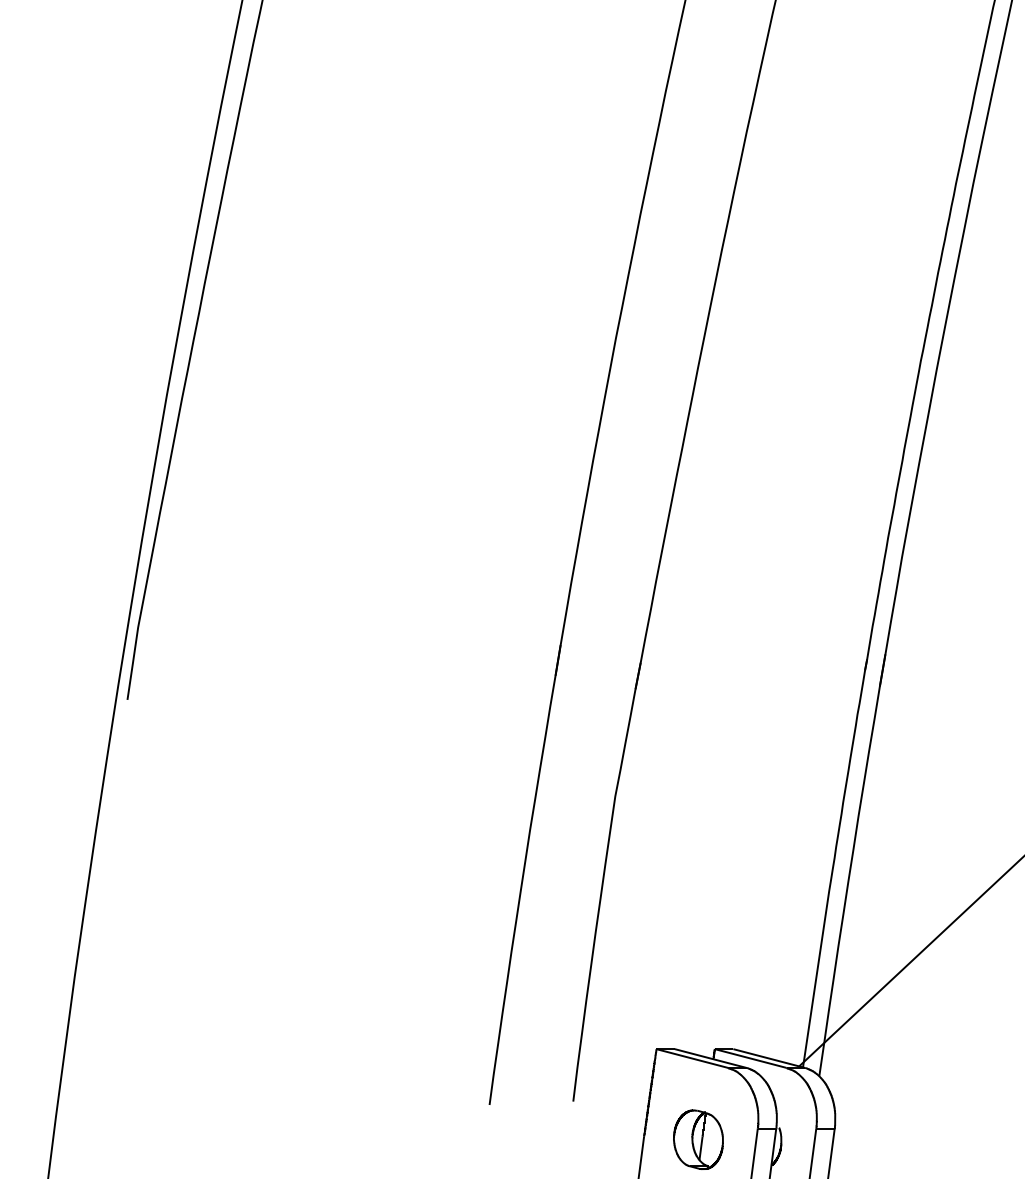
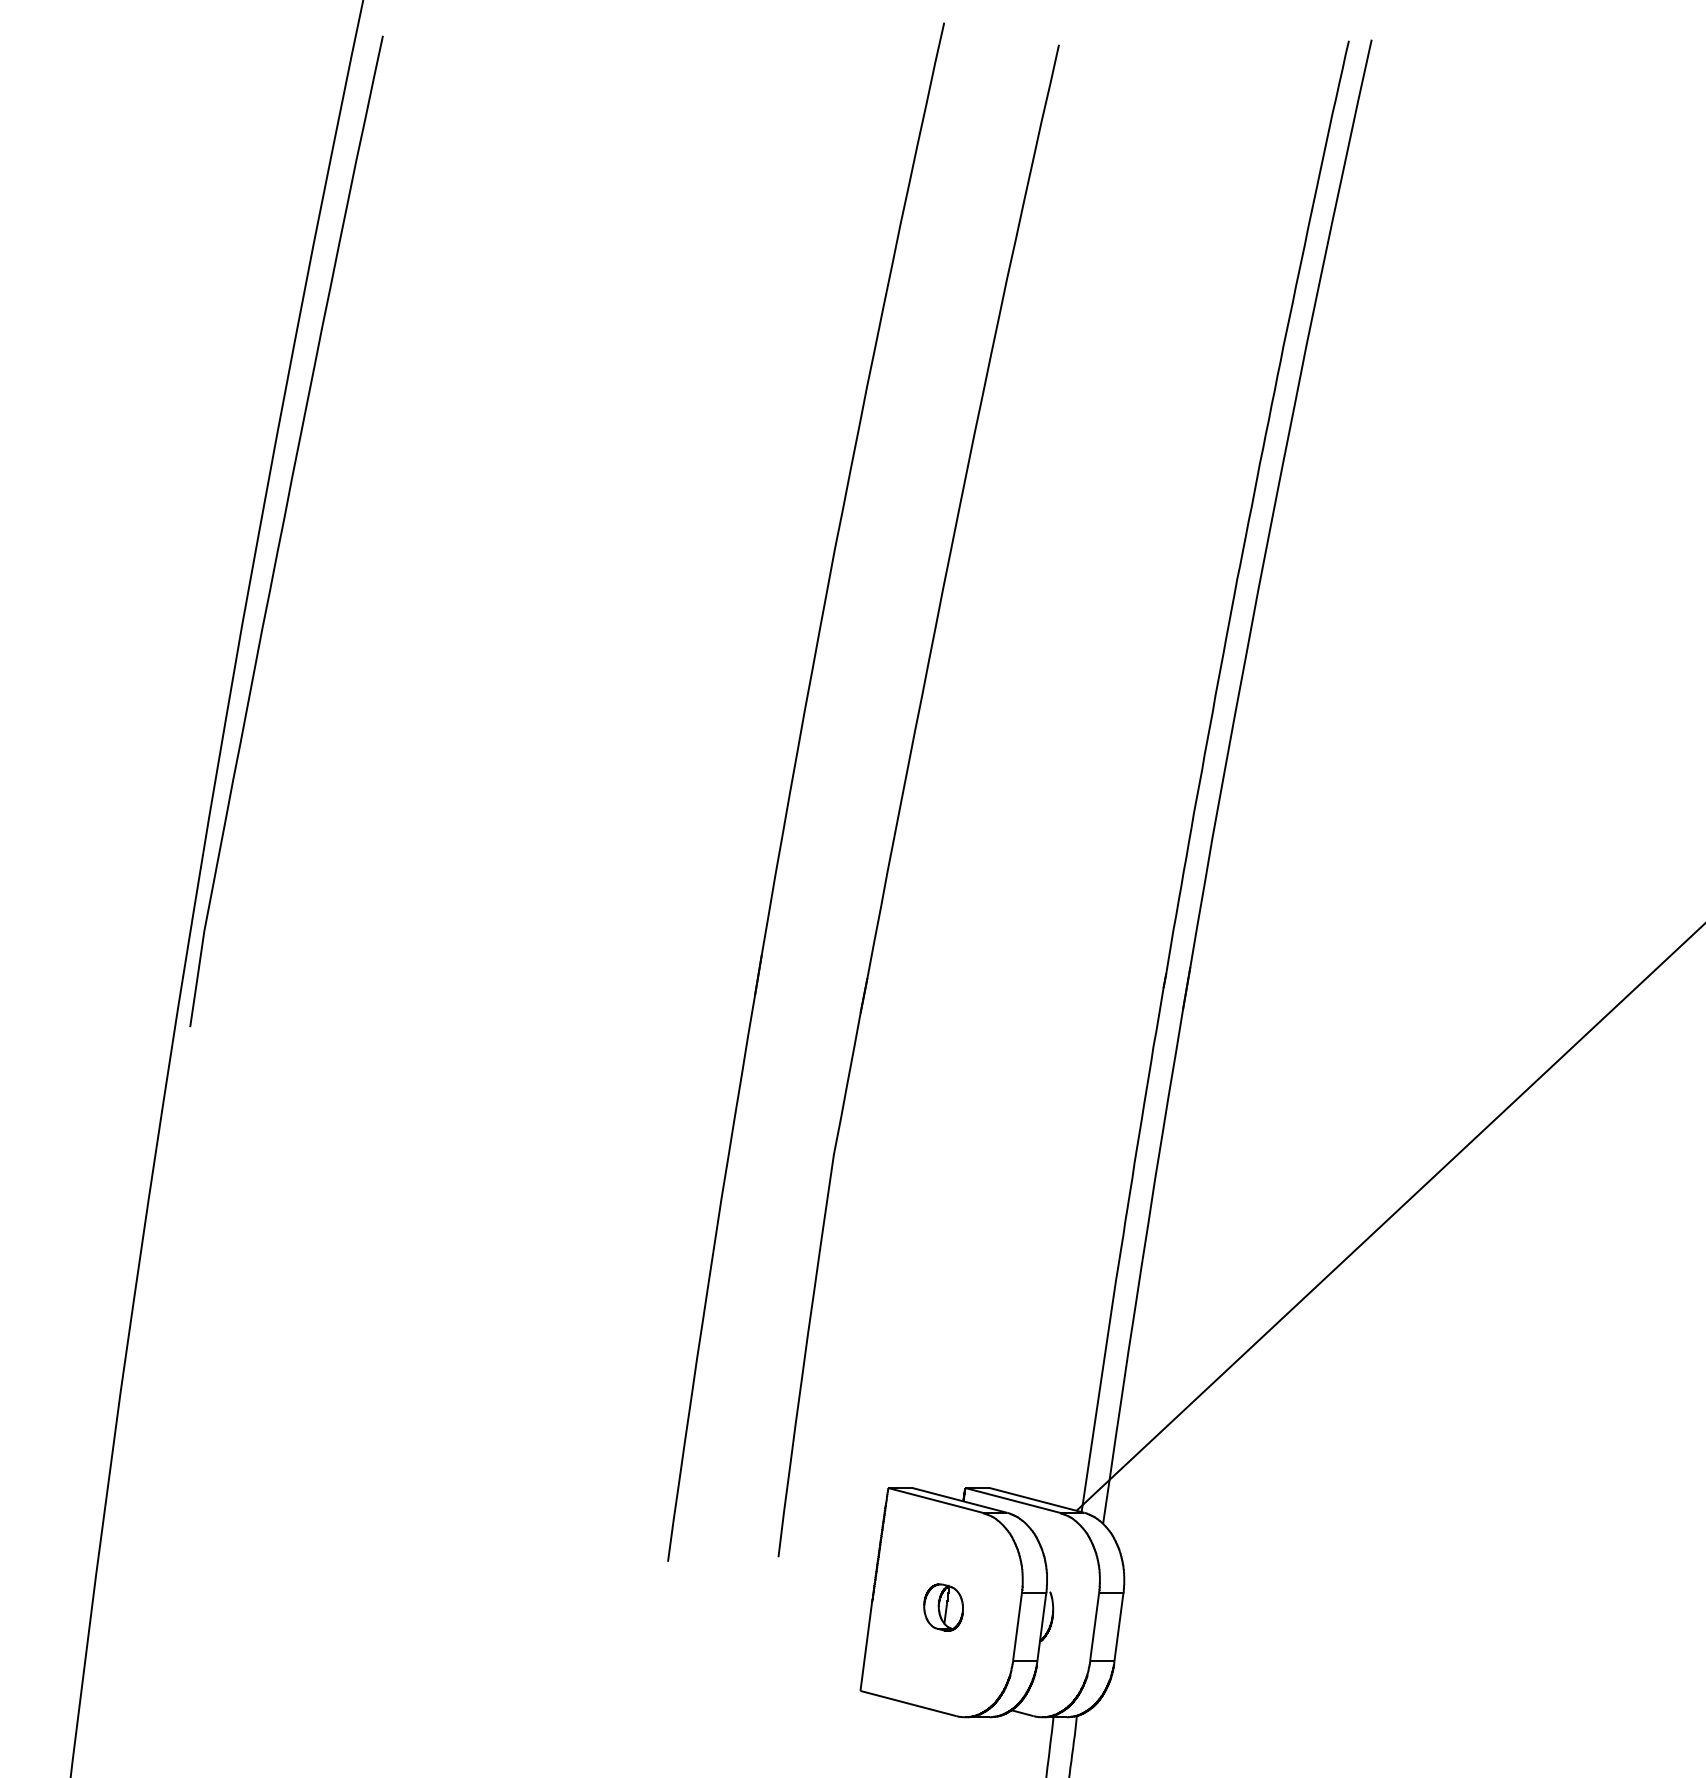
part: (698, 1139) -> (943, 1607), size x0.6

